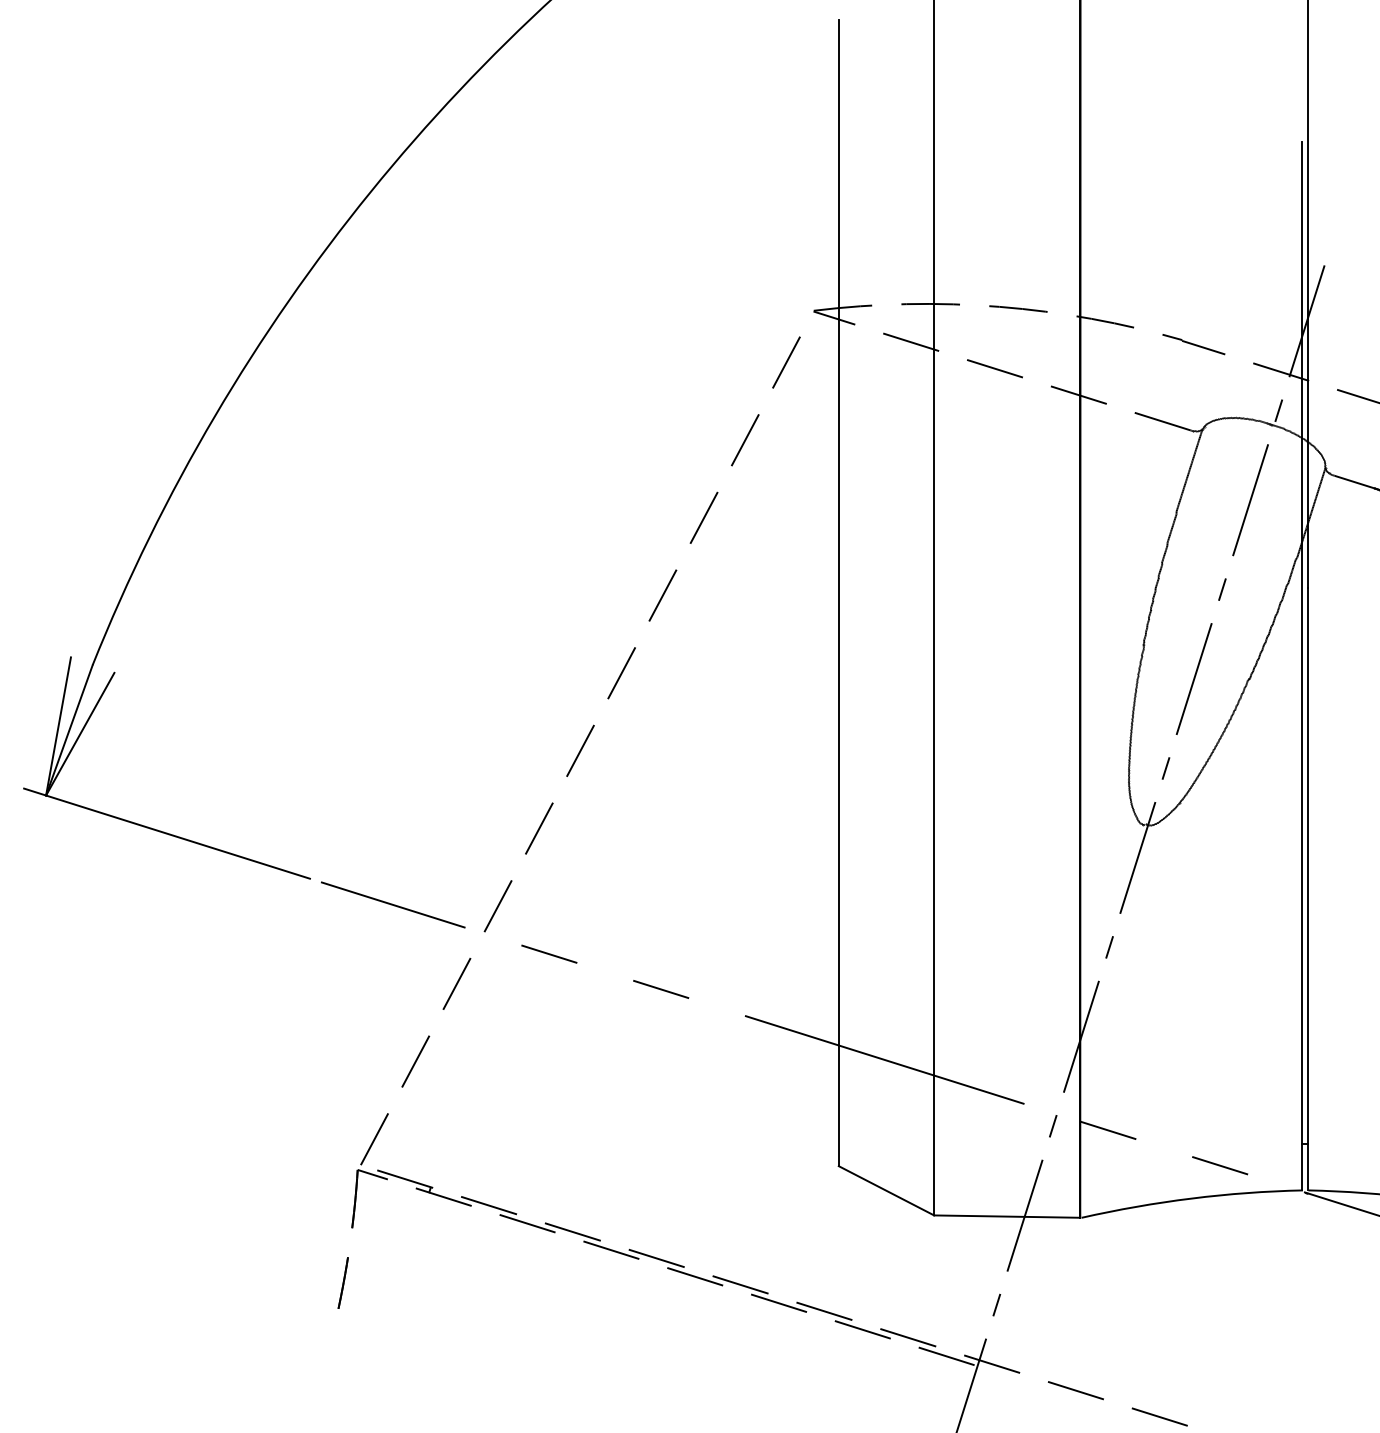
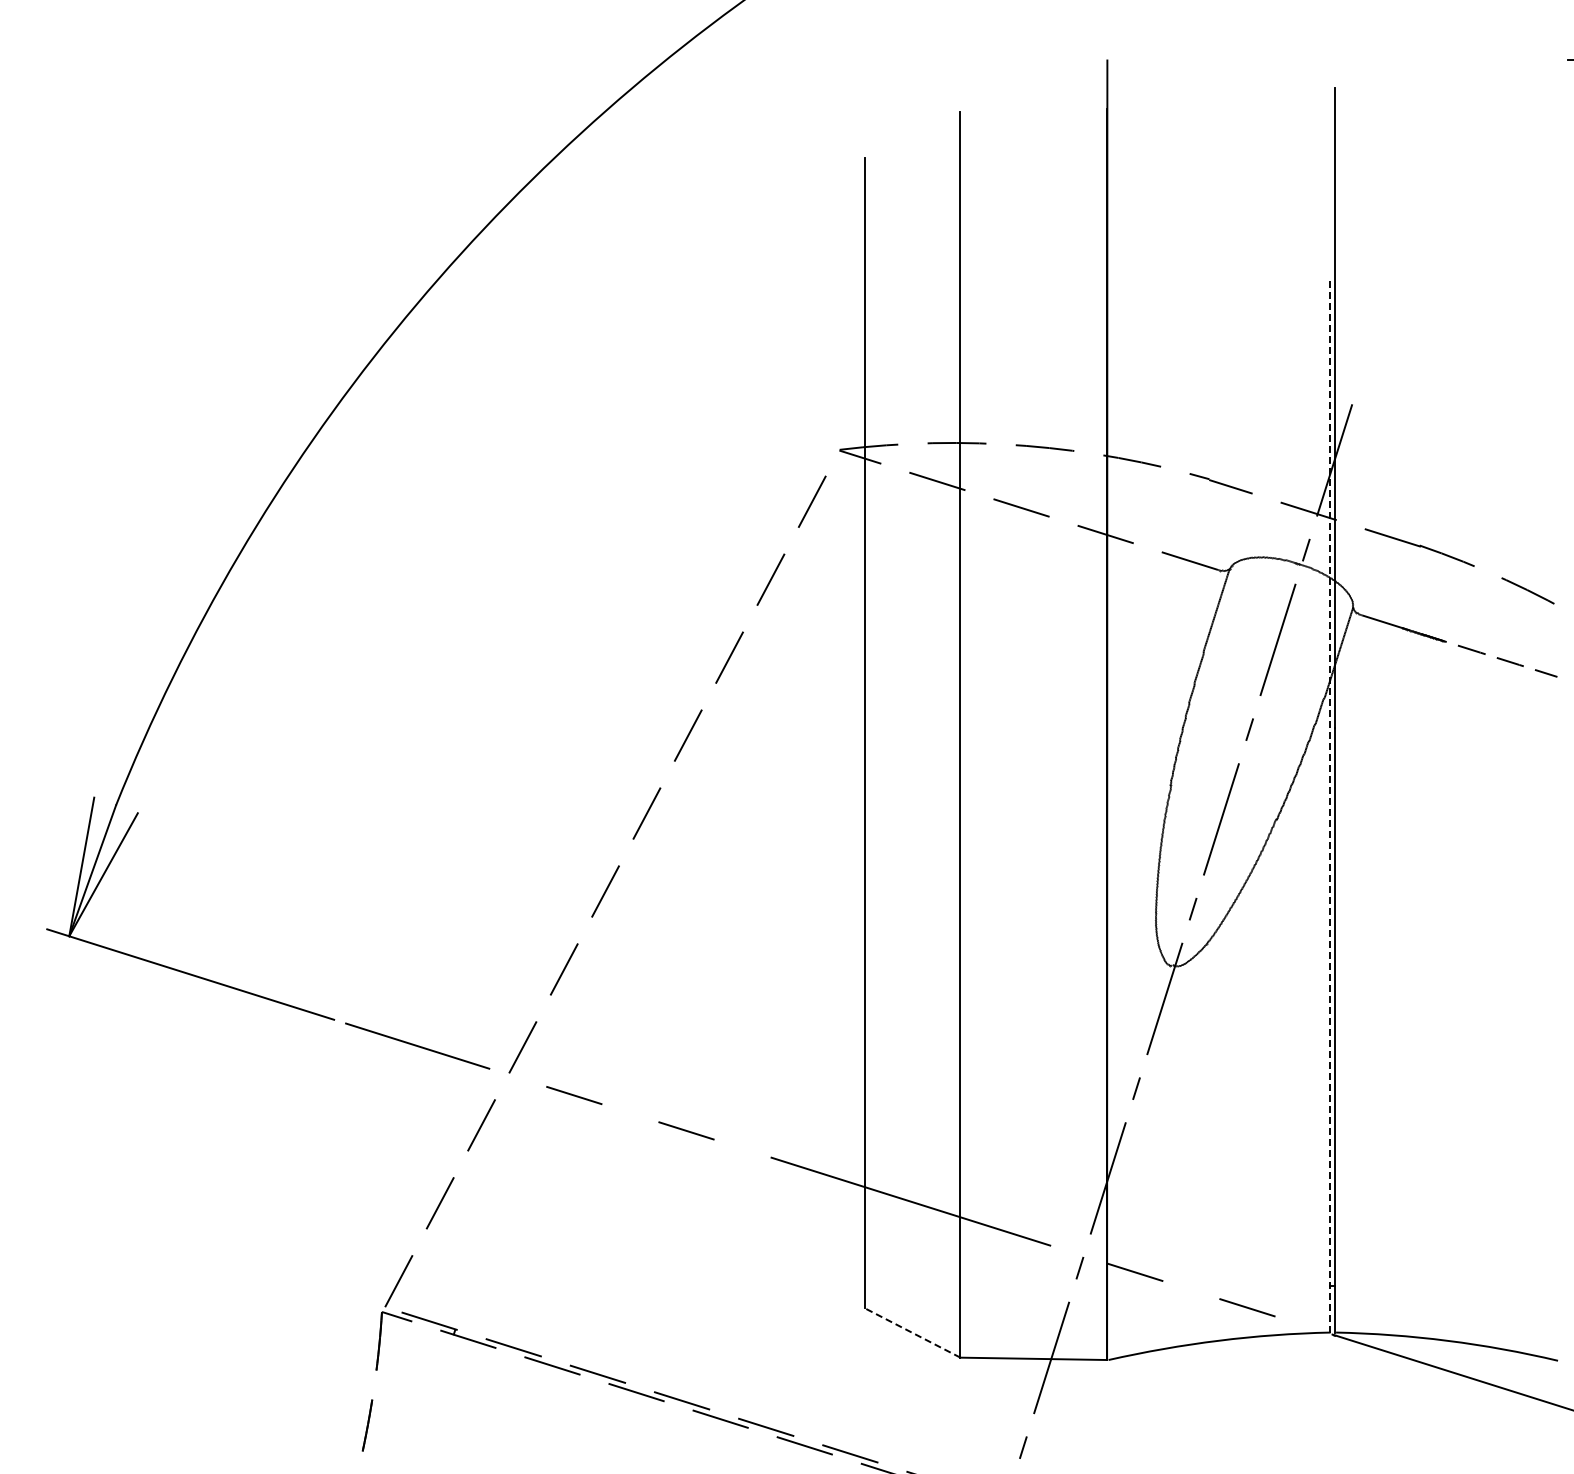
line: (1301, 666) -> (1329, 806), solid -> dashed
line: (886, 1190) -> (912, 1332), solid -> dashed

